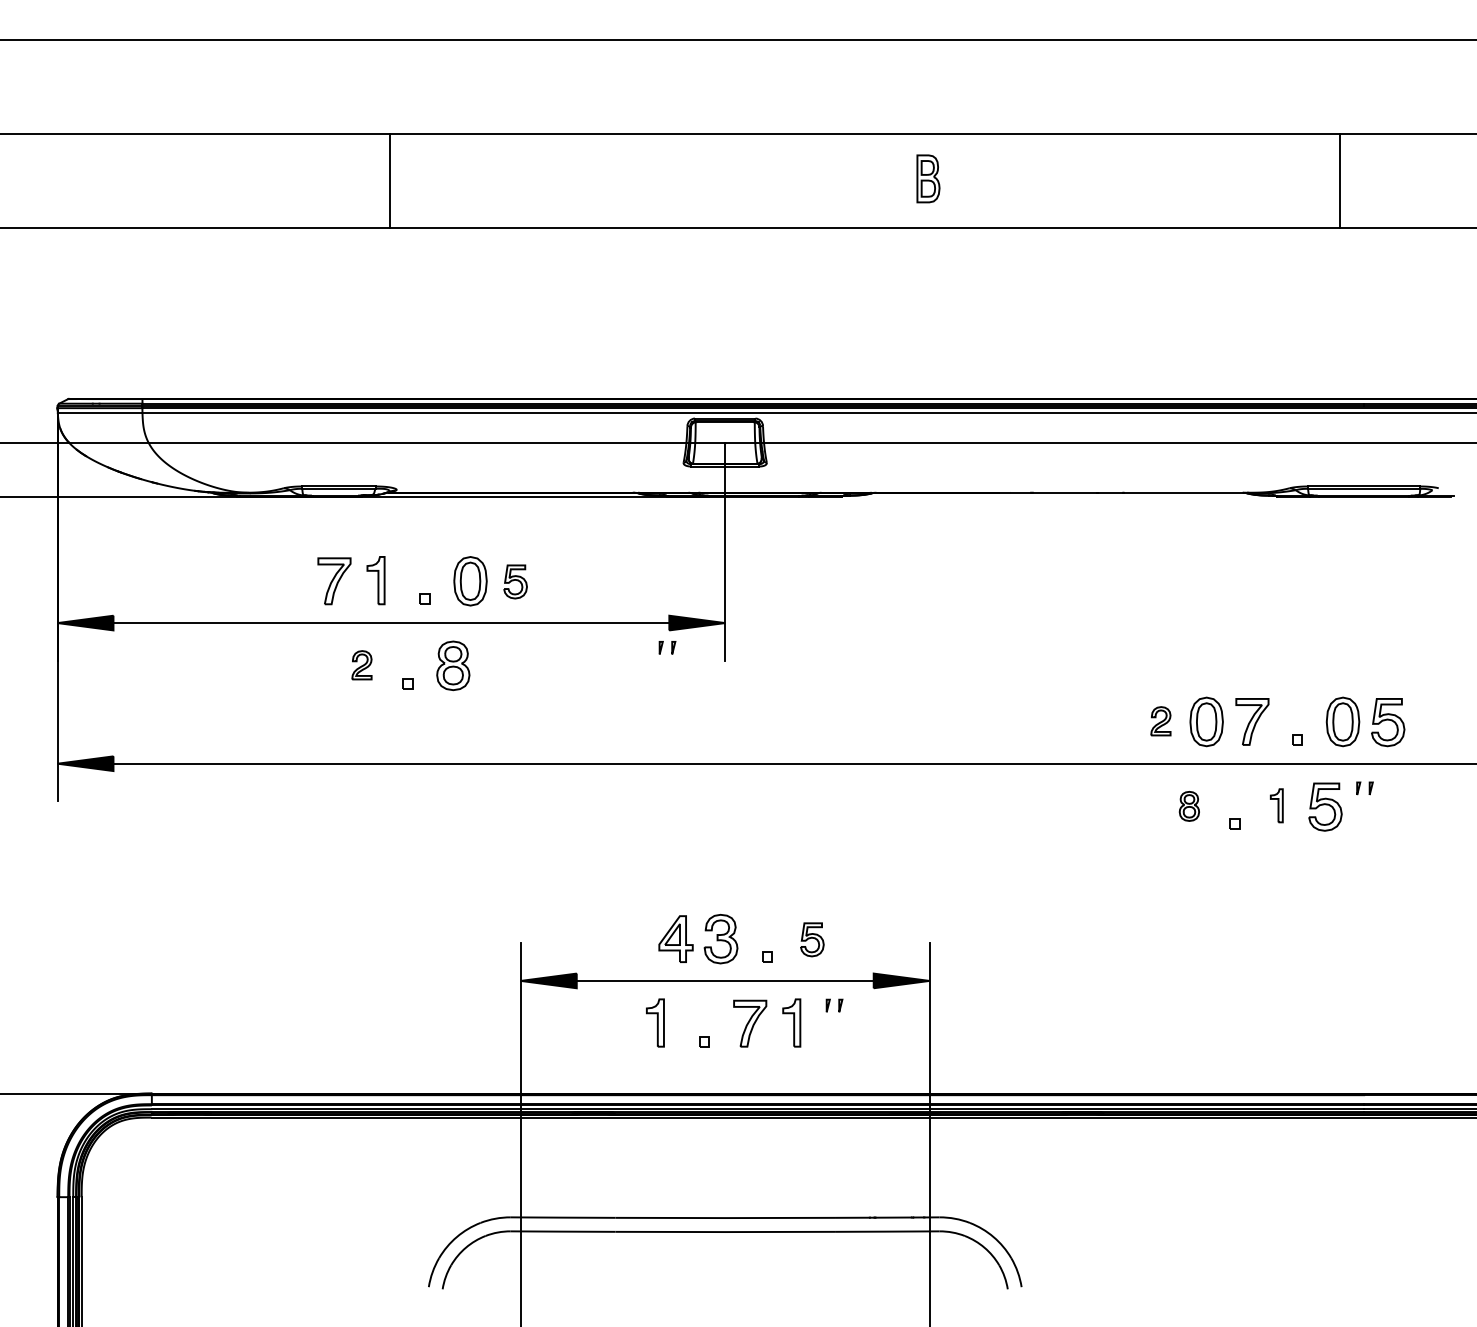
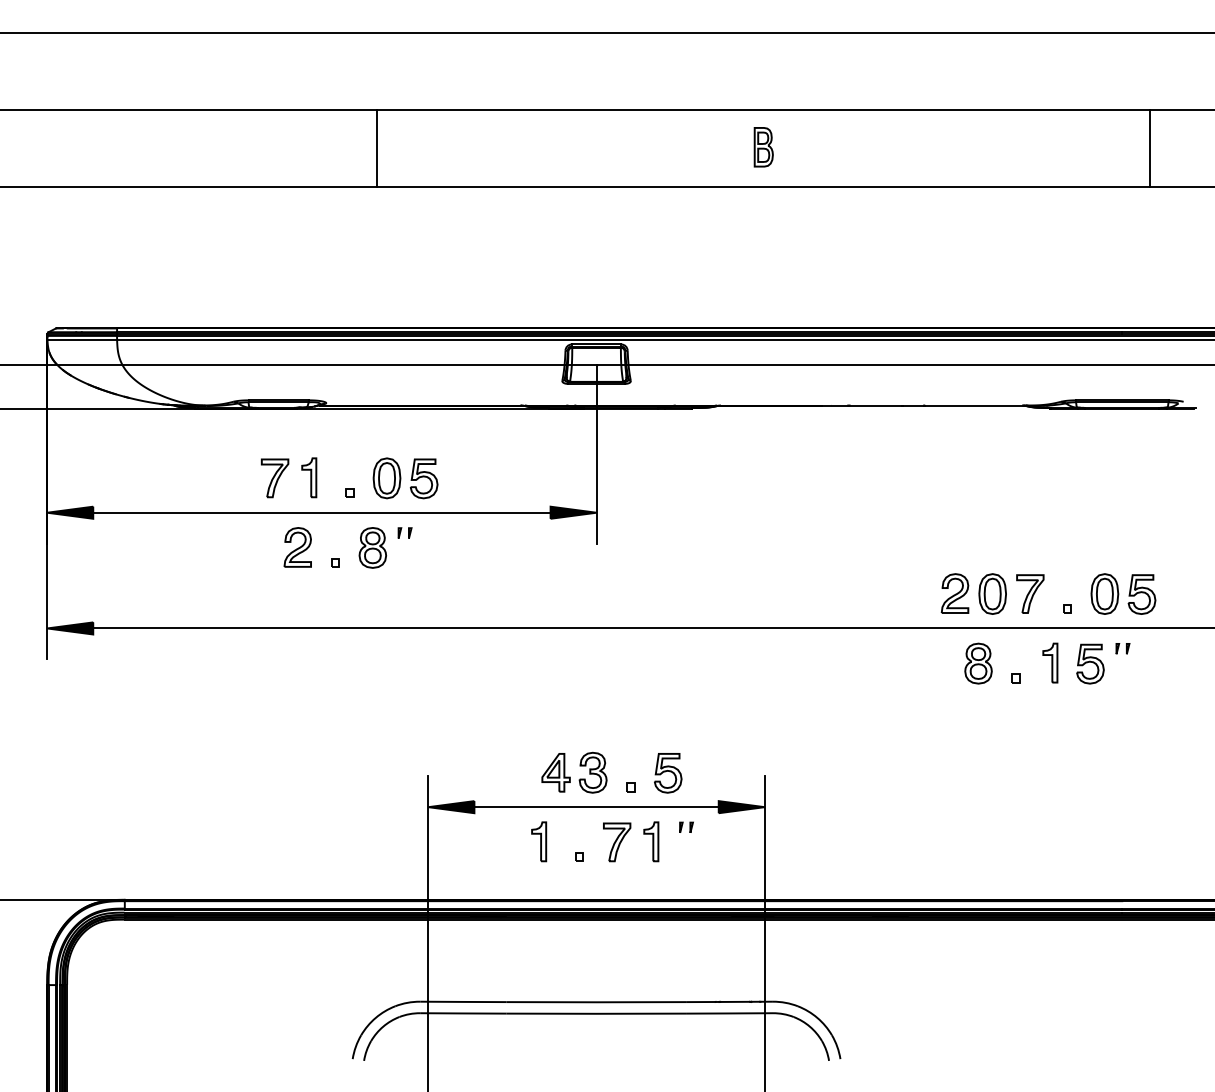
line: (389, 180) -> (376, 148), moved
line: (1340, 180) -> (1150, 148), moved
part: (514, 581) -> (423, 478), size x1.43
part: (666, 647) -> (404, 532), moved
part: (361, 665) -> (297, 547), size x1.67
part: (1160, 721) -> (954, 593), size x1.67
part: (1276, 805) -> (1050, 662), size x1.43
part: (1189, 806) -> (978, 663), size x1.67
part: (812, 940) -> (668, 773), size x1.43

